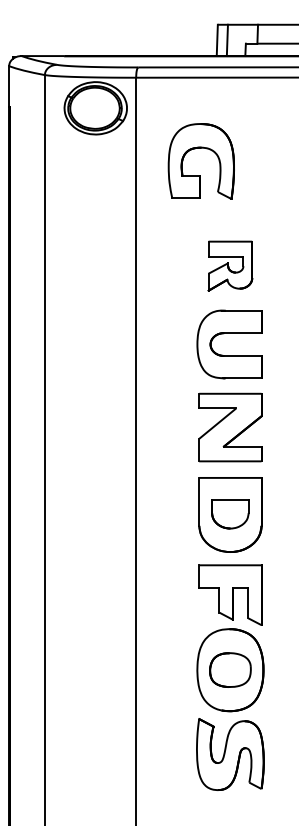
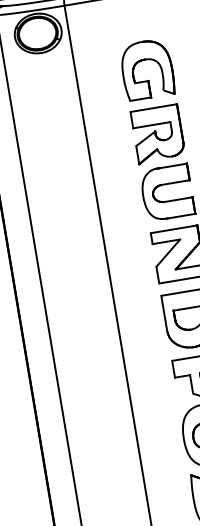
part: (200, 148) -> (145, 60), moved
part: (230, 266) -> (158, 134), size x1.43

